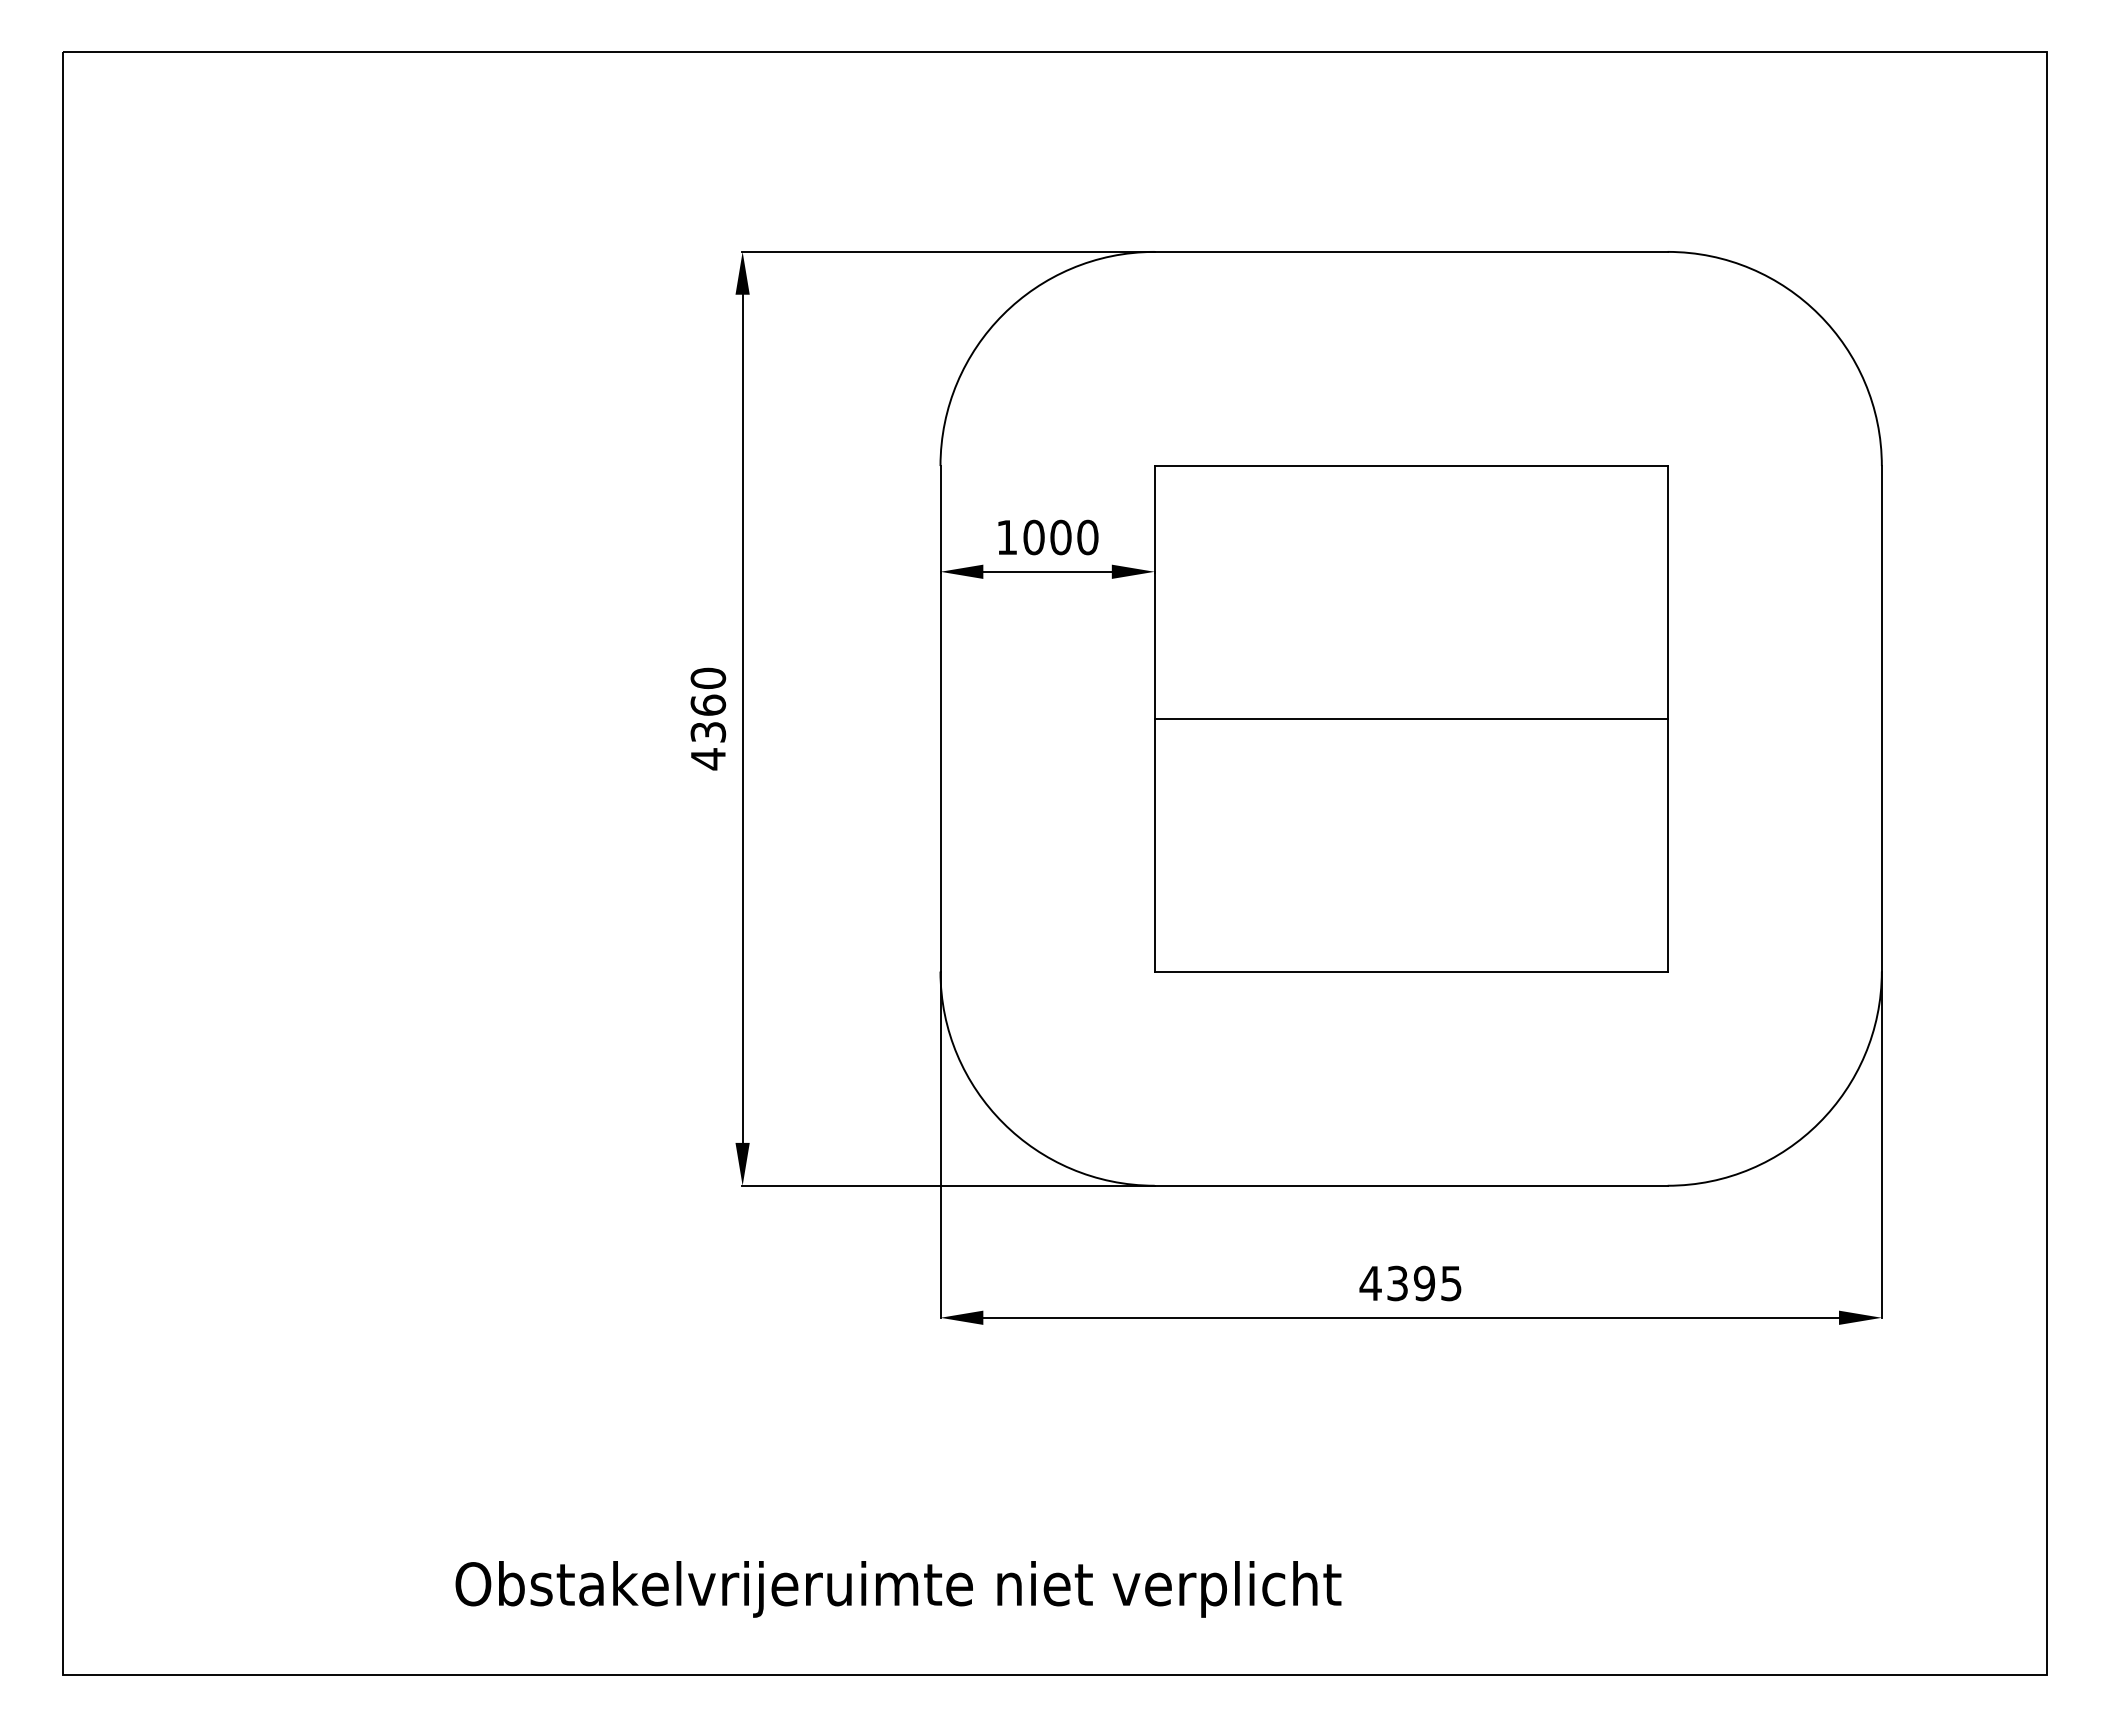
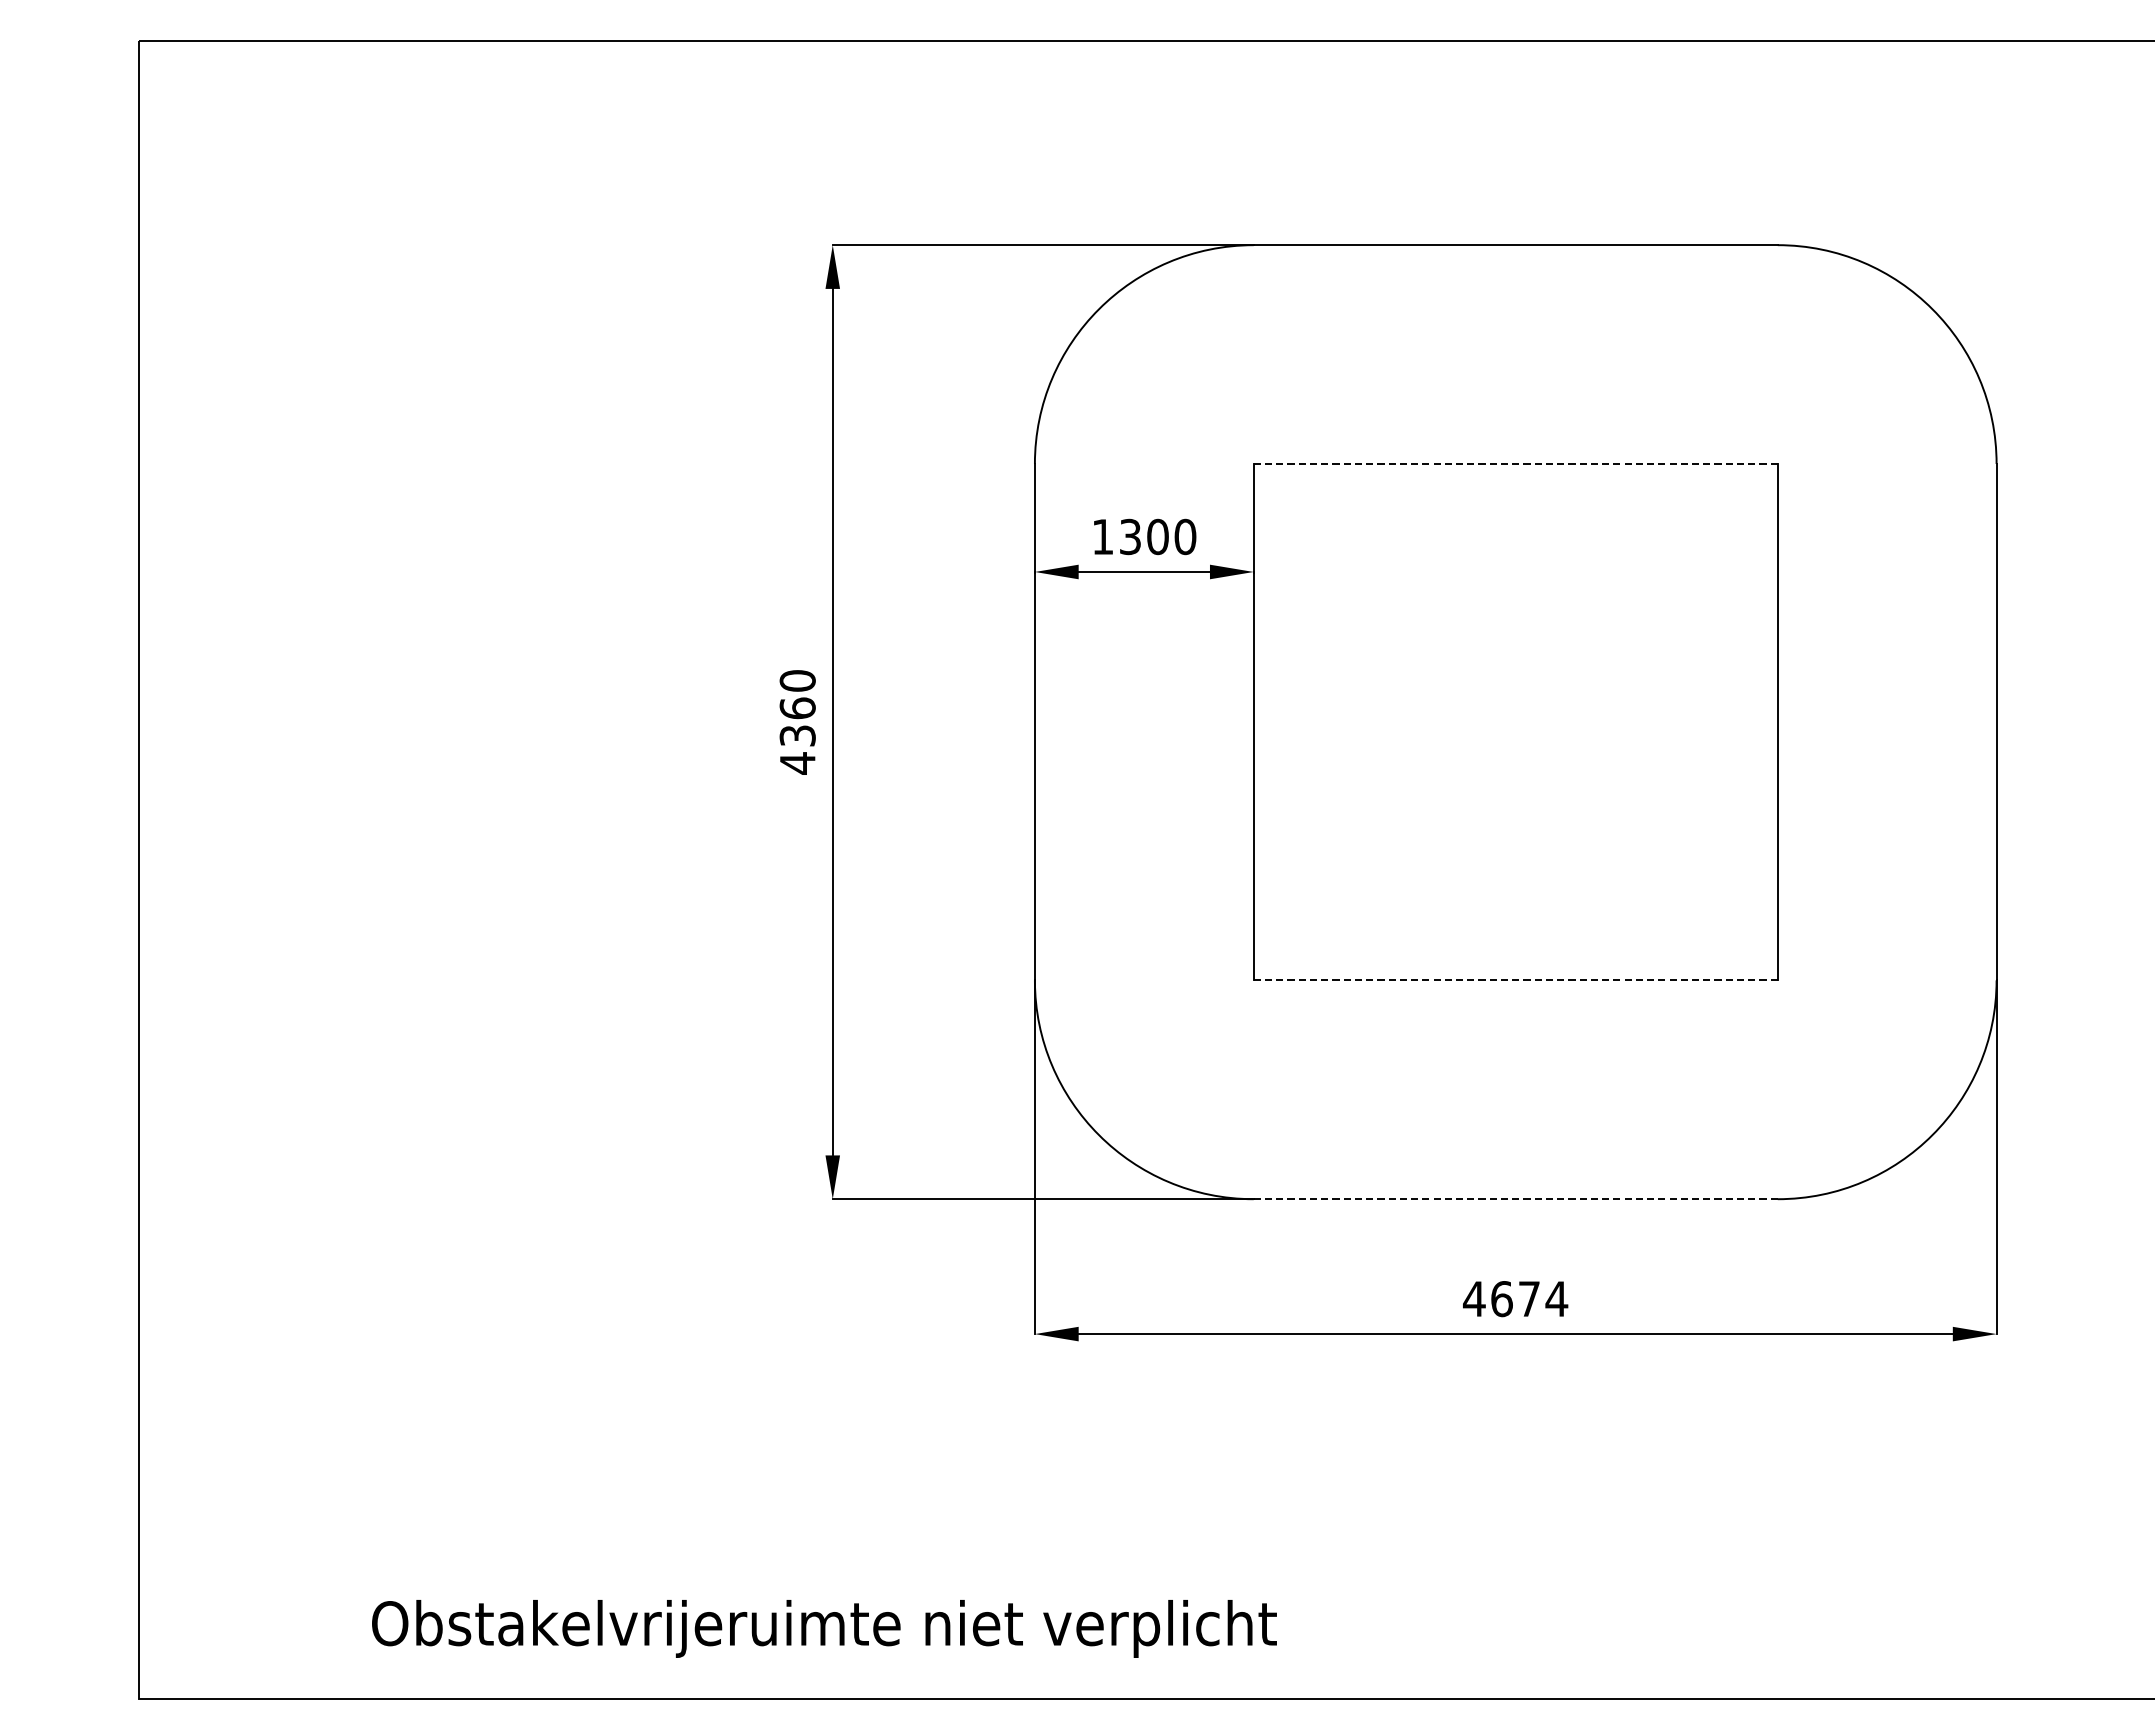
line: (1411, 466) -> (1516, 464), solid -> dashed
text: (1033, 537) -> (1129, 536), 1000 -> 1300
line: (1410, 718) -> (1515, 721), removed
line: (1411, 971) -> (1516, 980), solid -> dashed
line: (1411, 1185) -> (1516, 1198), solid -> dashed
text: (1424, 1283) -> (1529, 1299), 4395 -> 4674
text: (898, 1589) -> (824, 1629), moved

